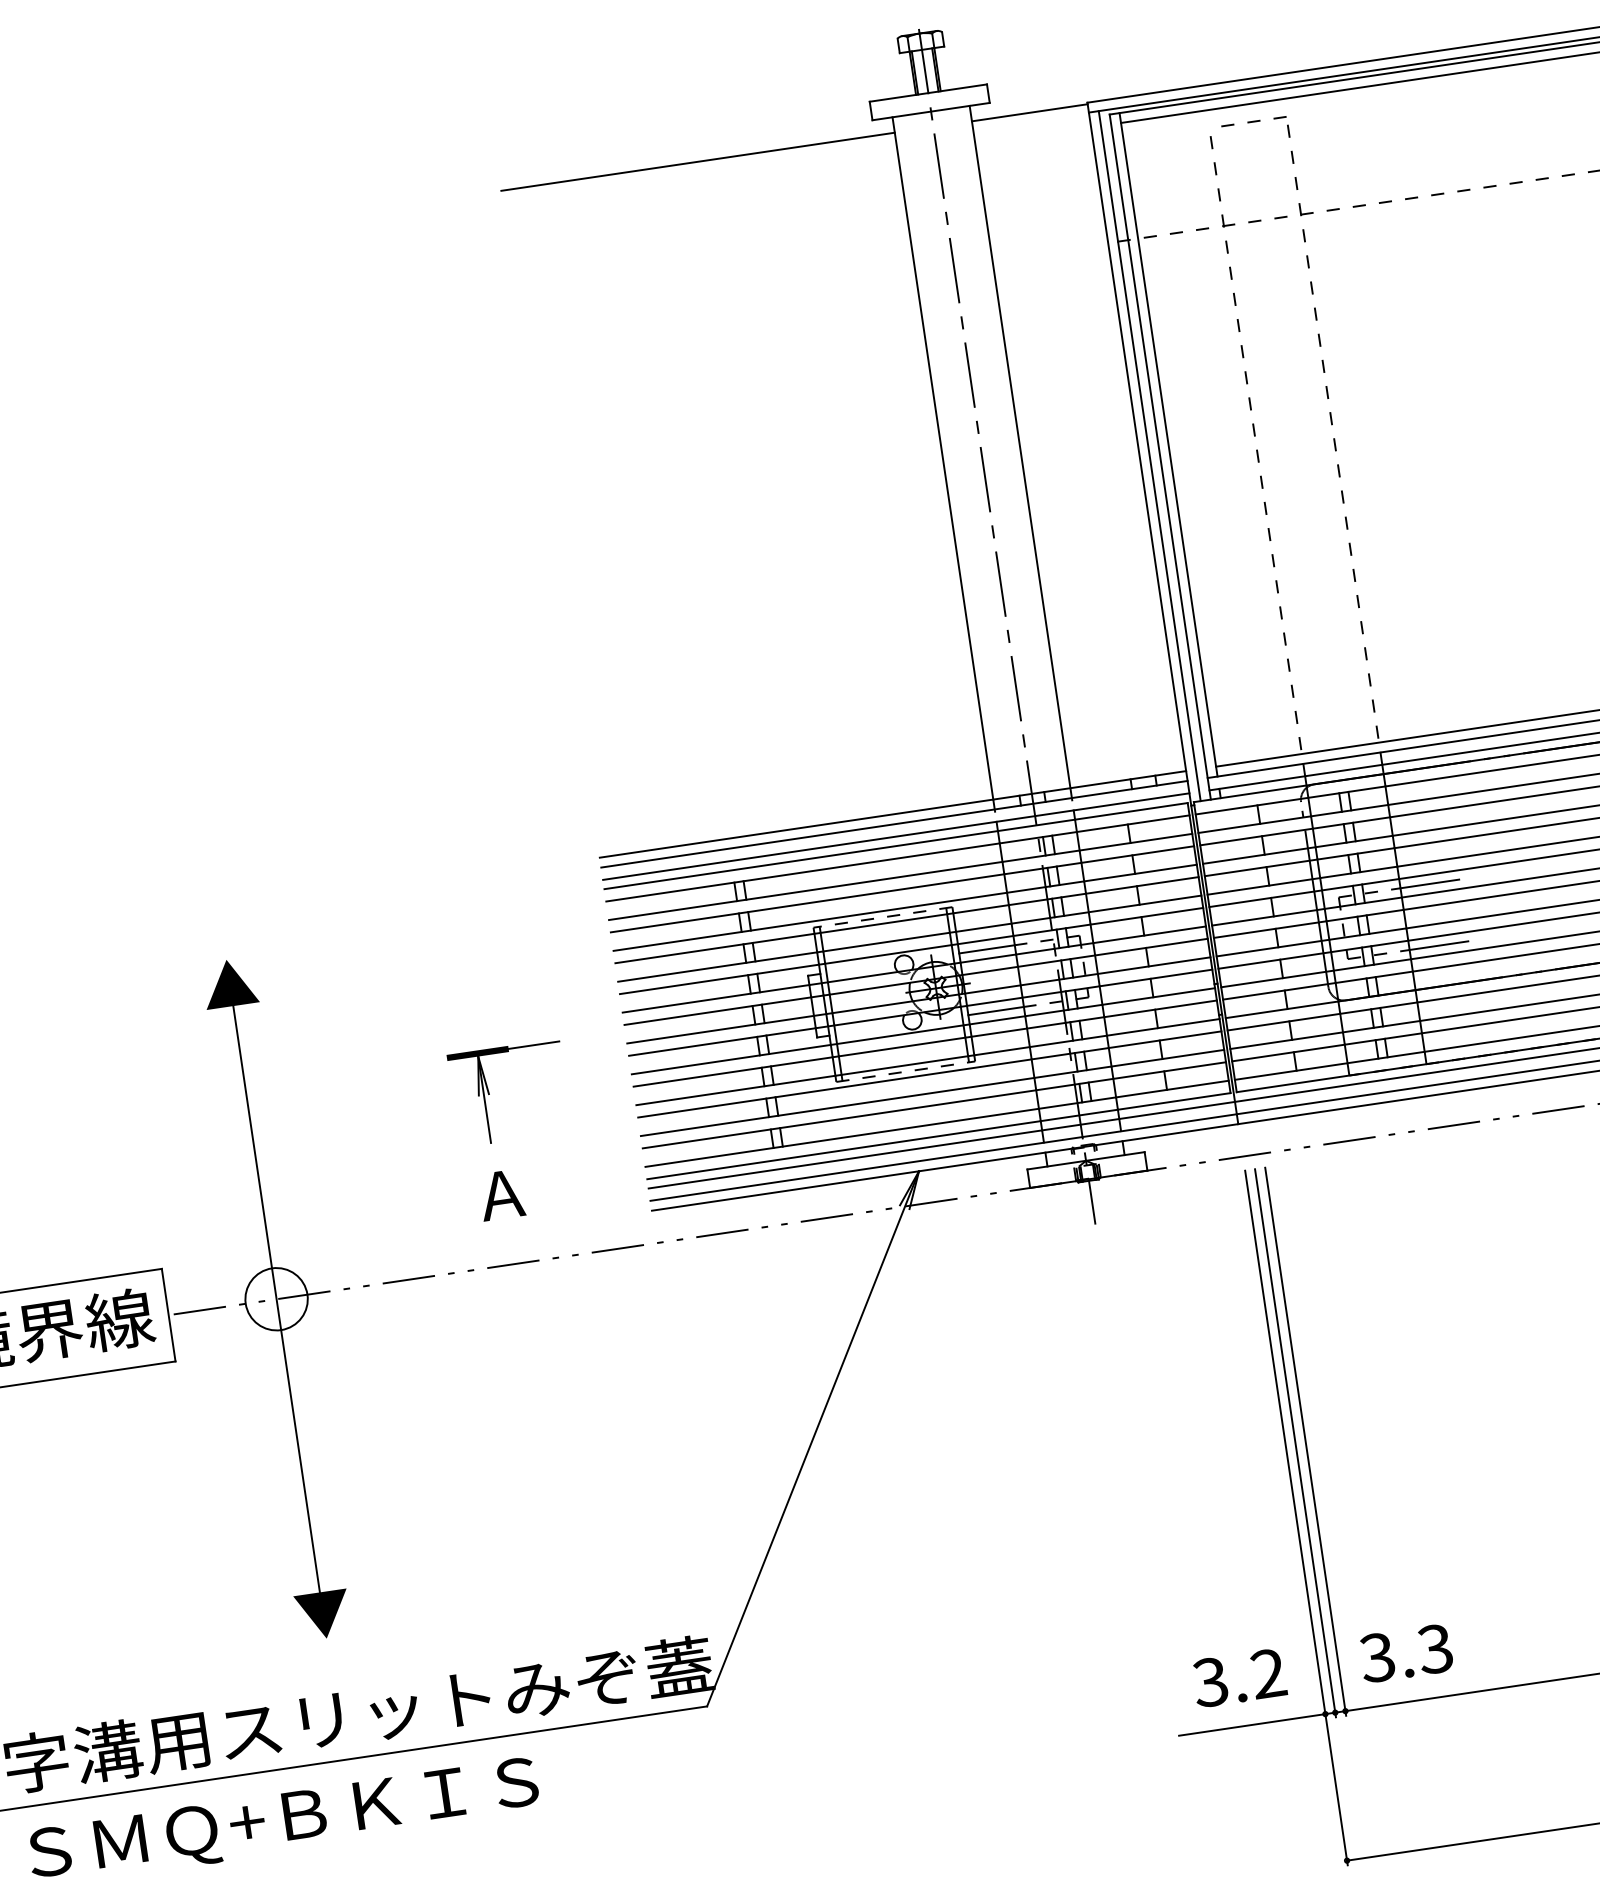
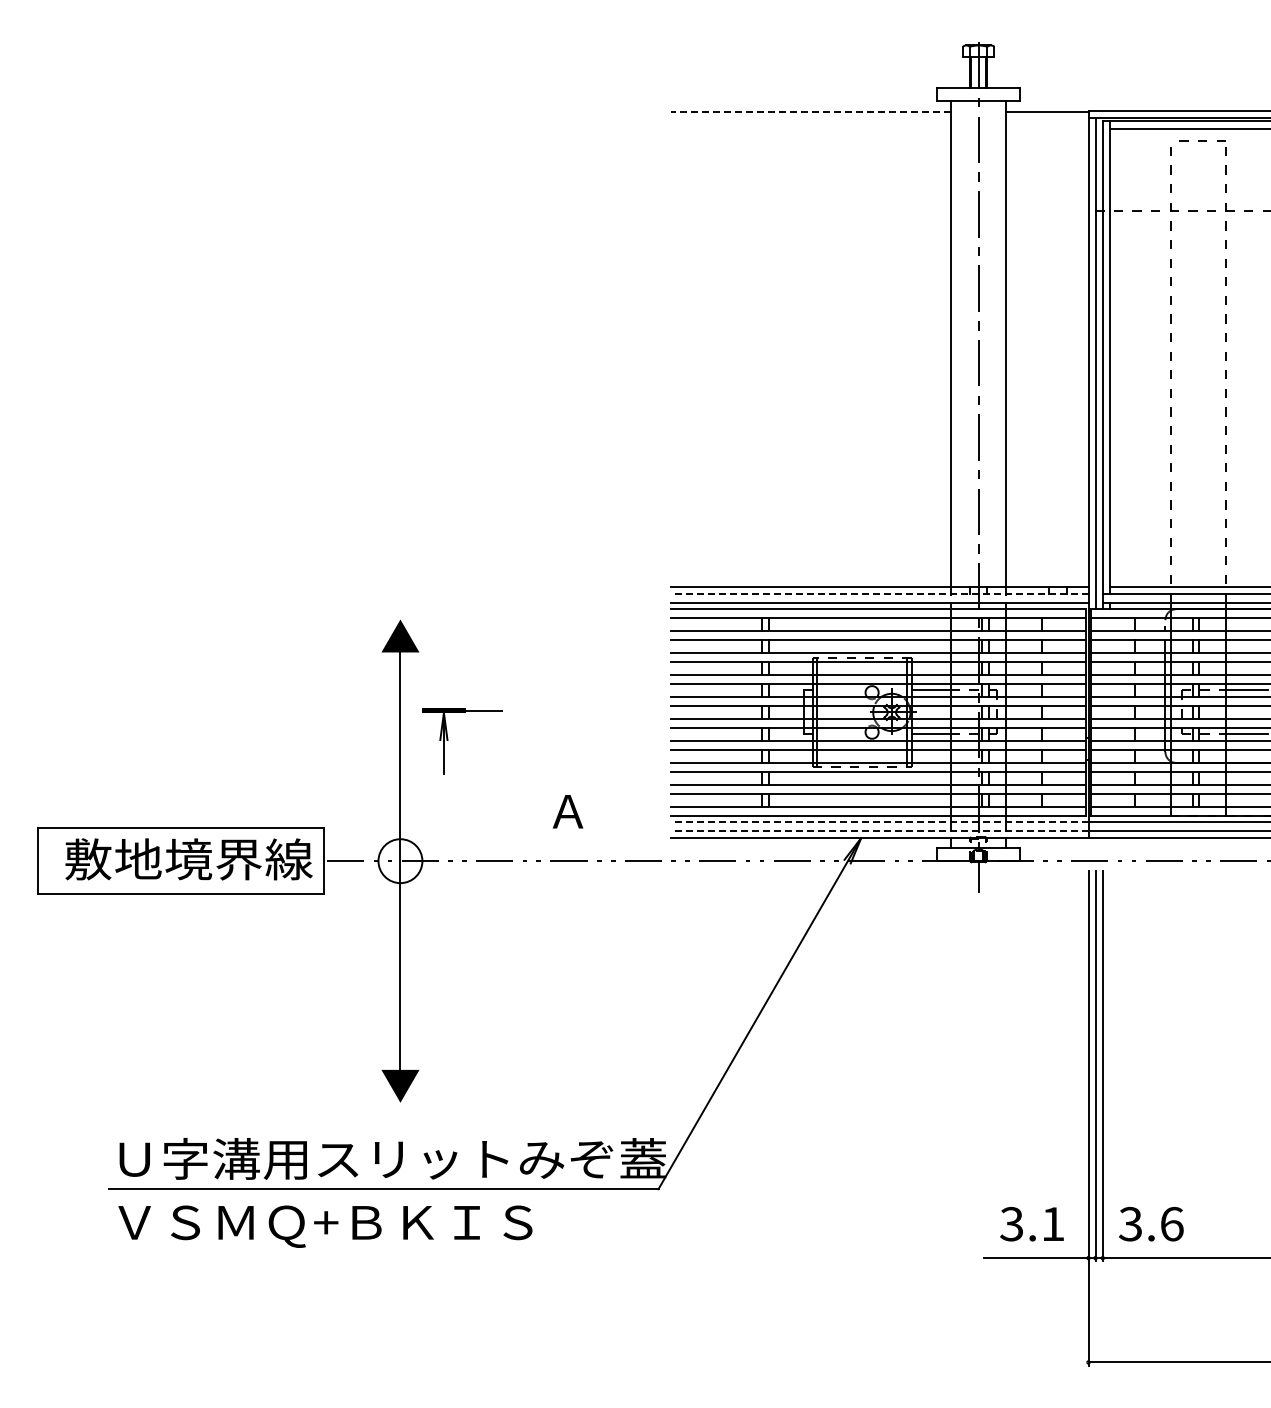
line: (697, 162) -> (810, 112), solid -> dashed
line: (893, 823) -> (879, 593), solid -> dashed
part: (490, 1094) -> (448, 740), moved
line: (941, 1145) -> (879, 822), solid -> dashed
line: (943, 1158) -> (879, 831), solid -> dashed
text: (1434, 1648) -> (1171, 1223), 3.3 -> 3.6
text: (1267, 1672) -> (1052, 1223), 3.2 -> 3.1

